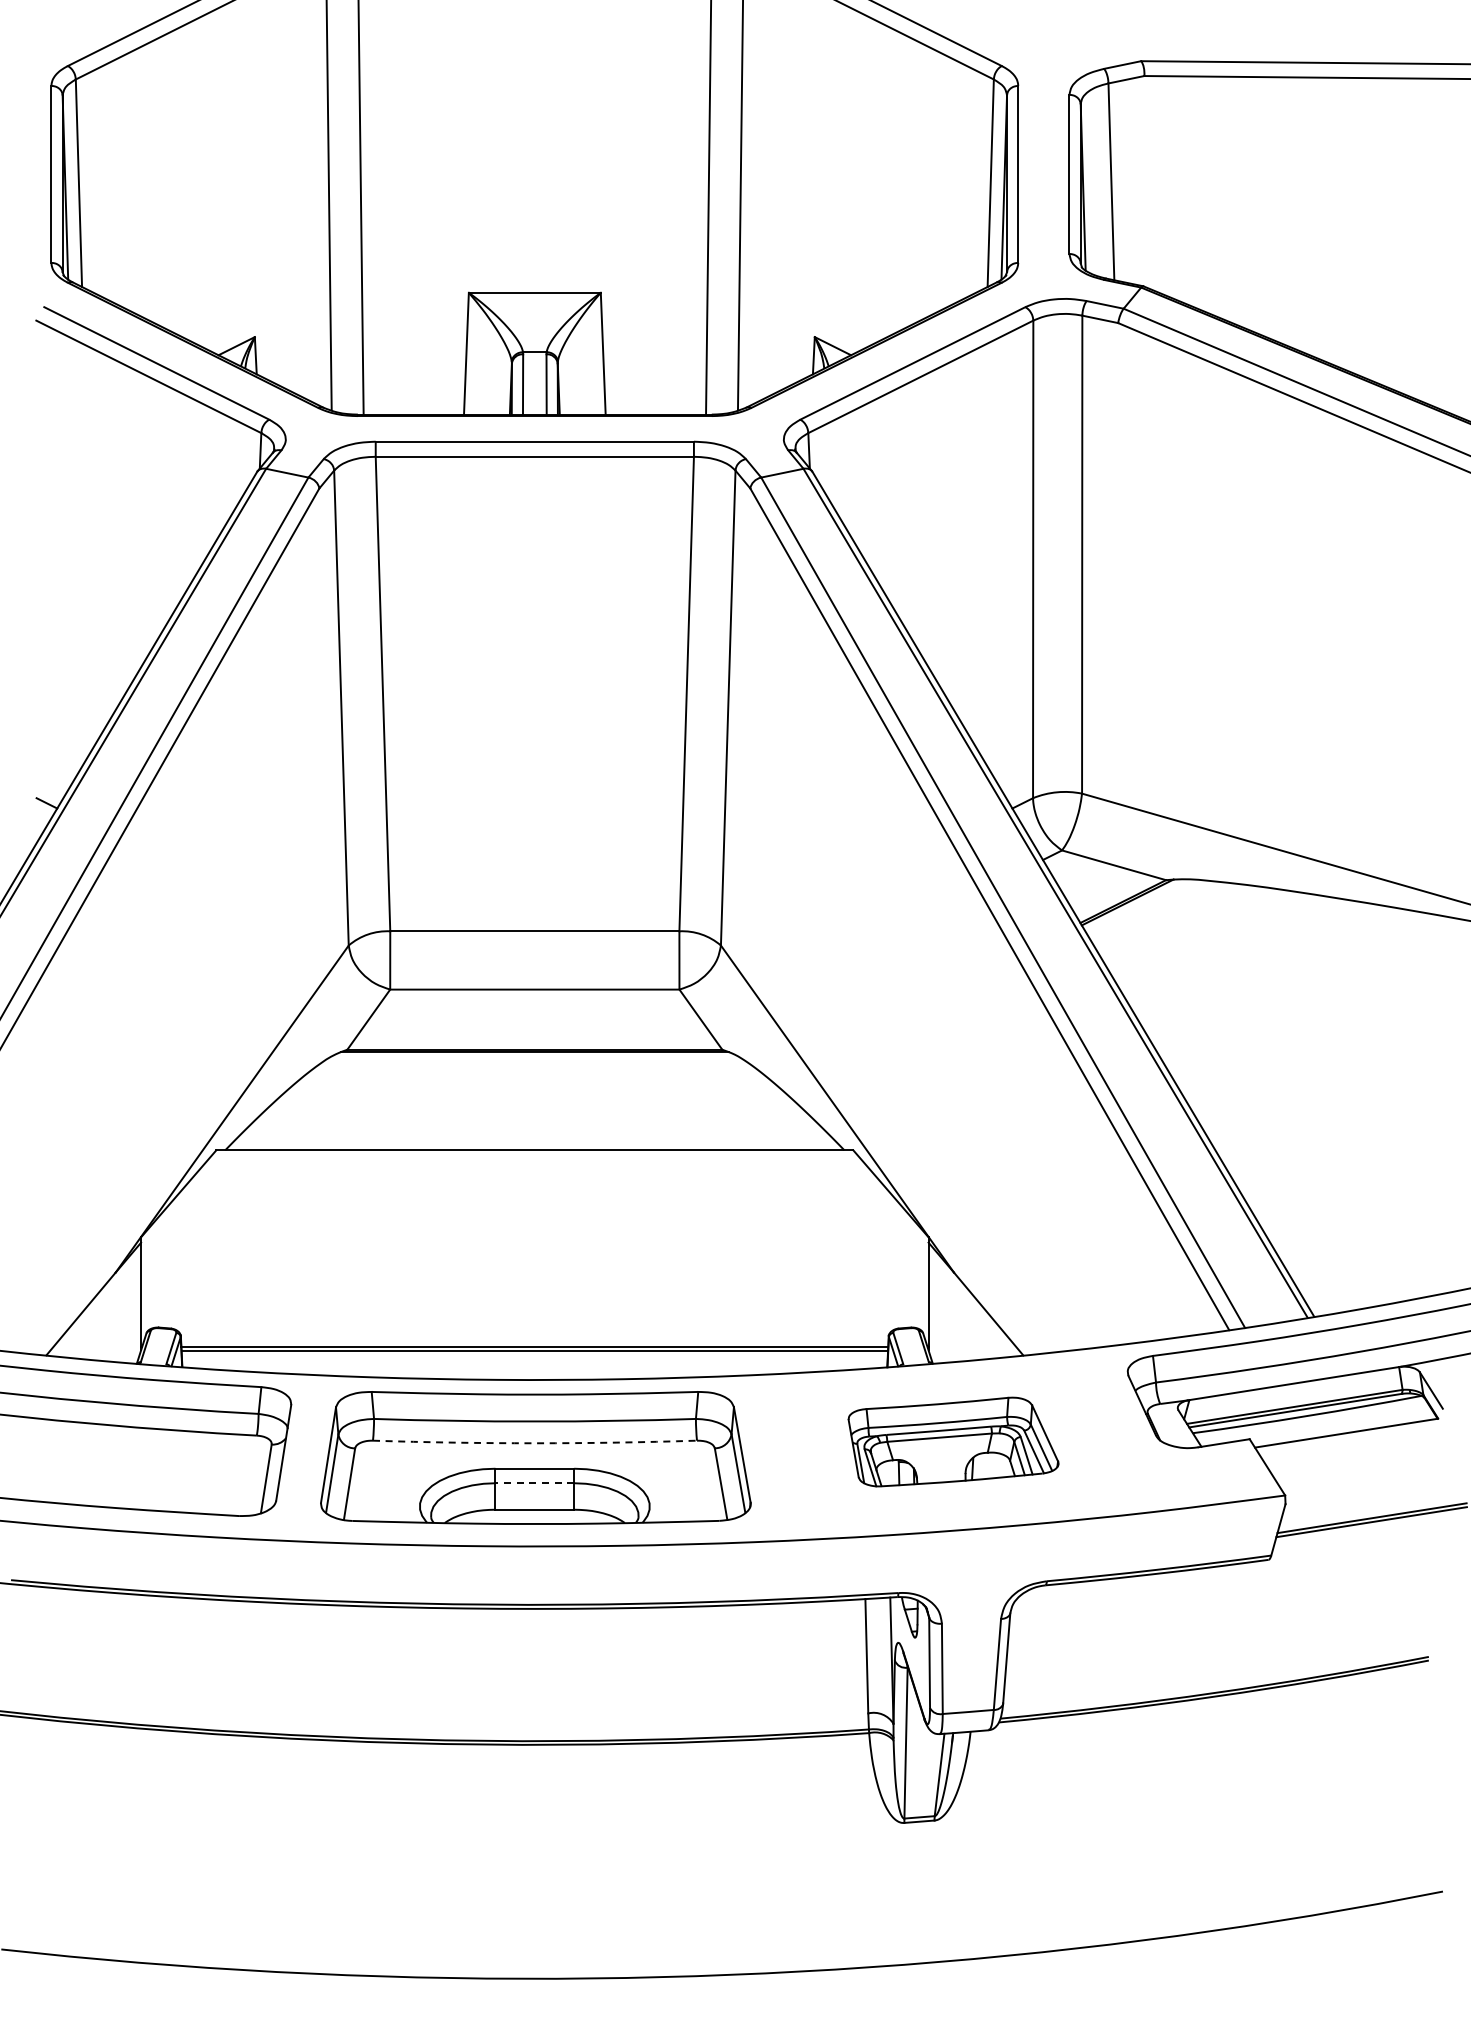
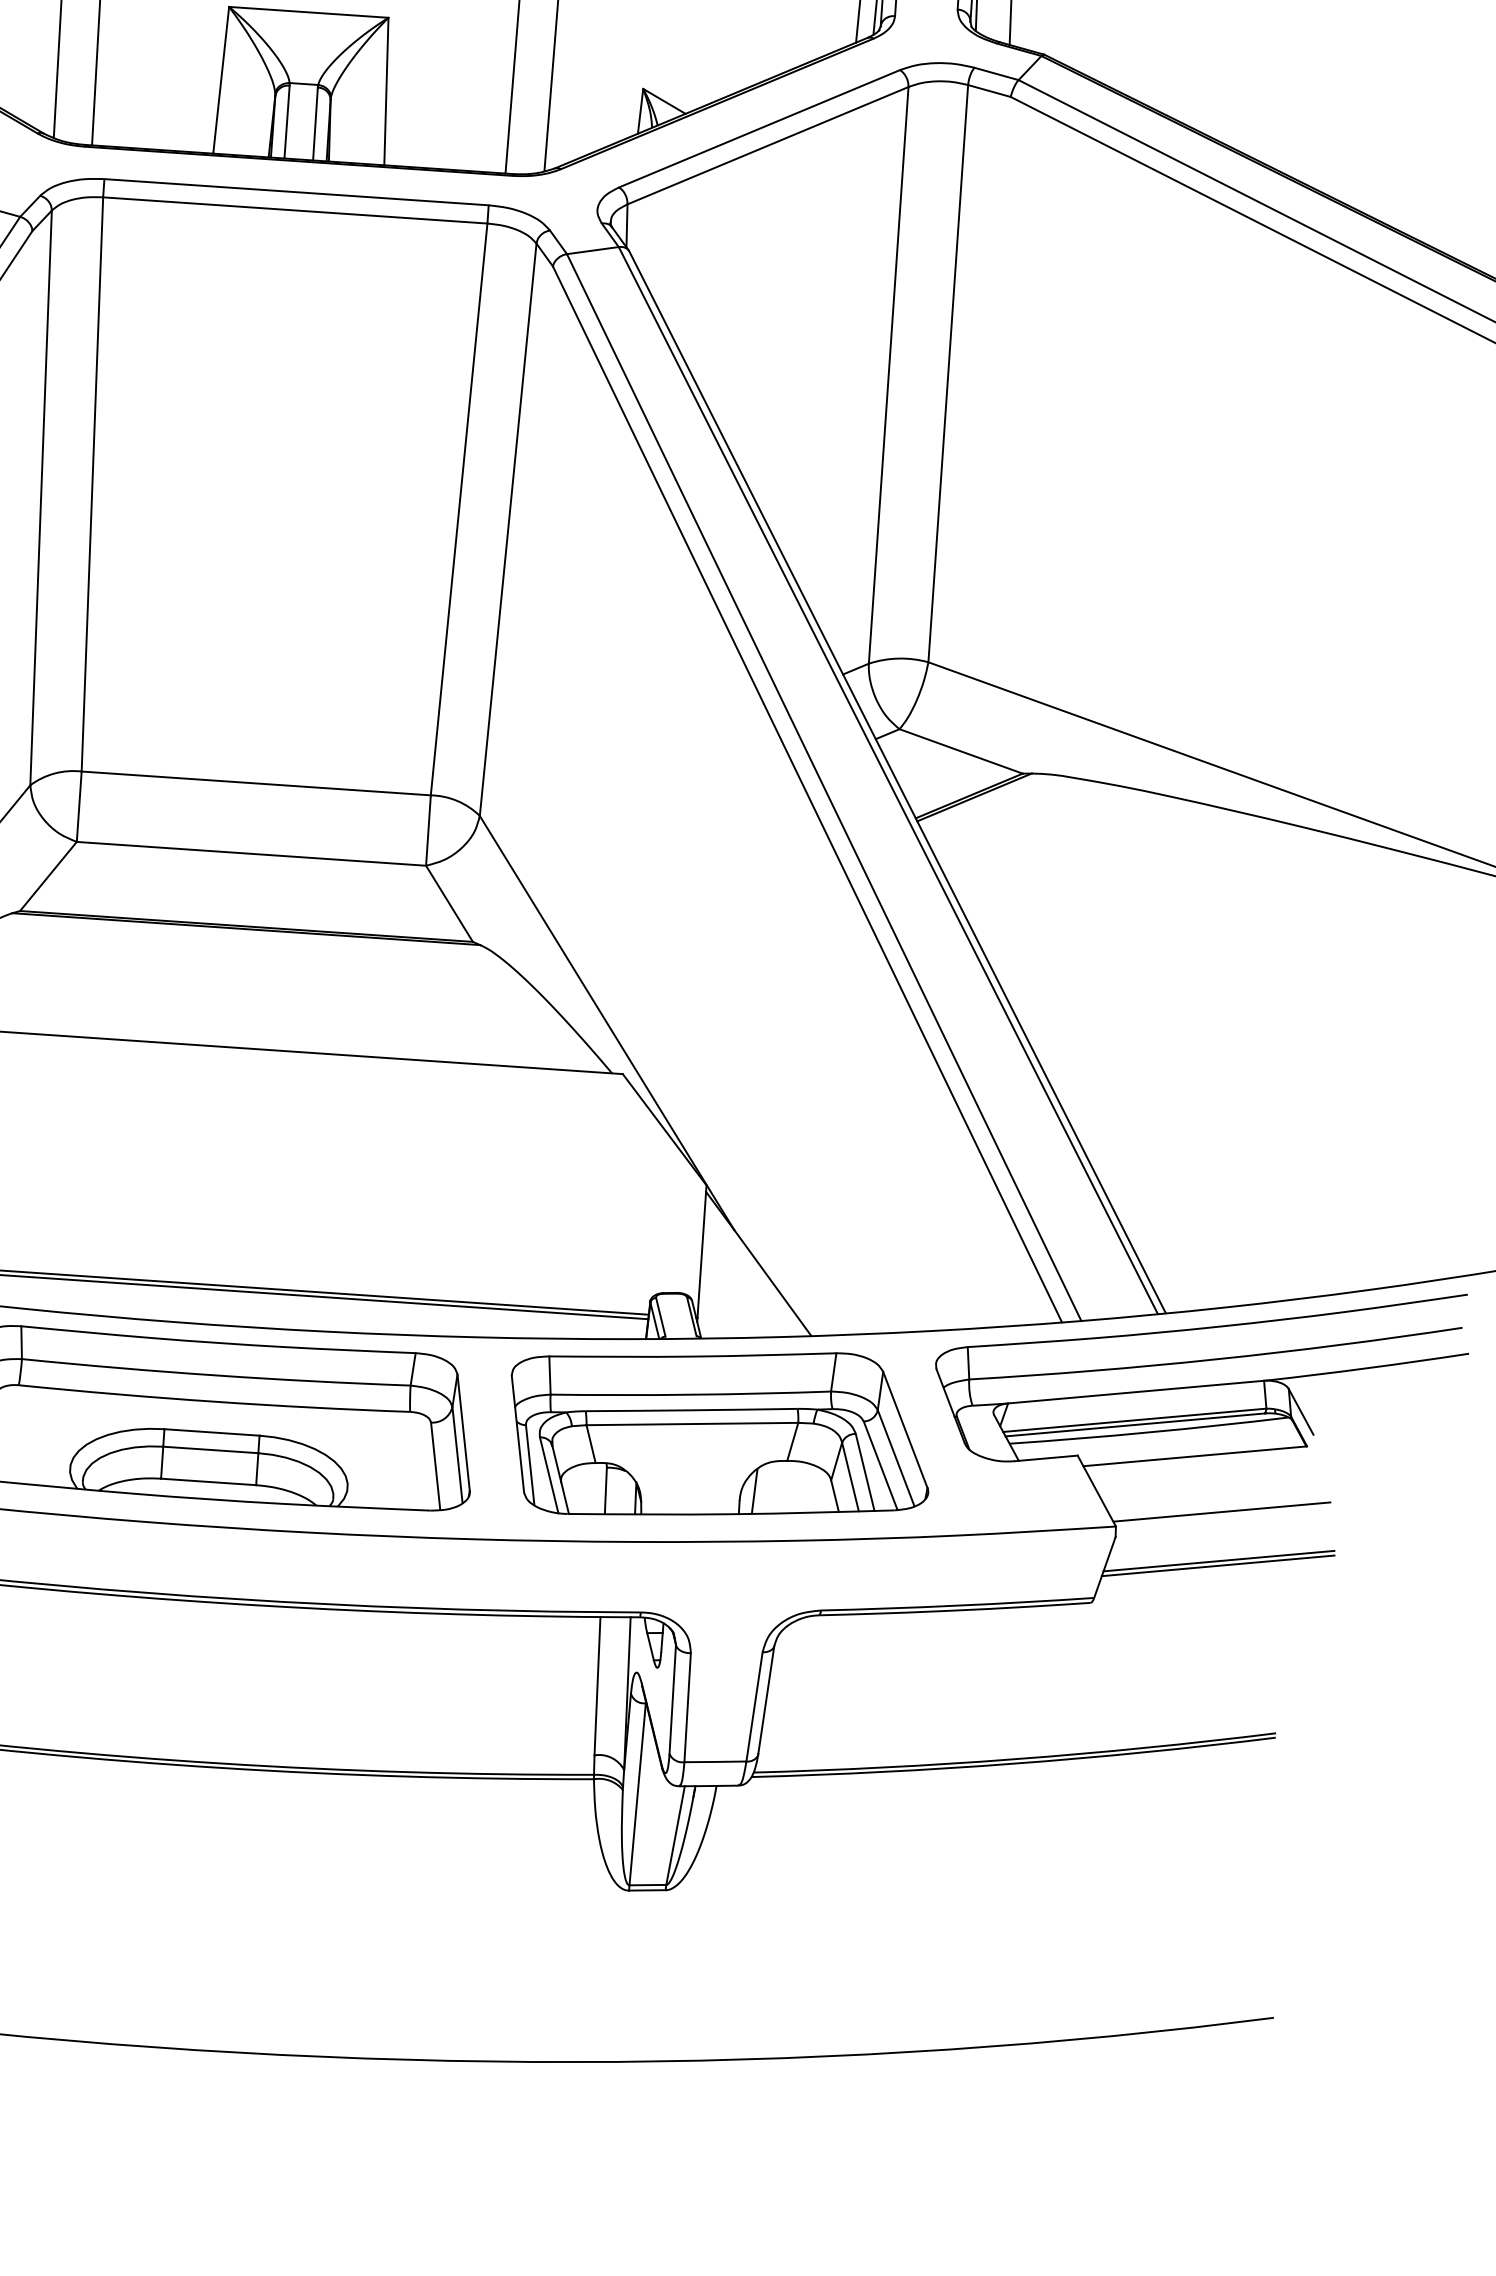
part: (953, 1441) -> (719, 1434), size x1.67
arc: (535, 1443) -> (214, 1402), dashed -> solid
line: (1371, 1477) -> (1221, 1511), added
line: (534, 1483) -> (210, 1450), dashed -> solid

